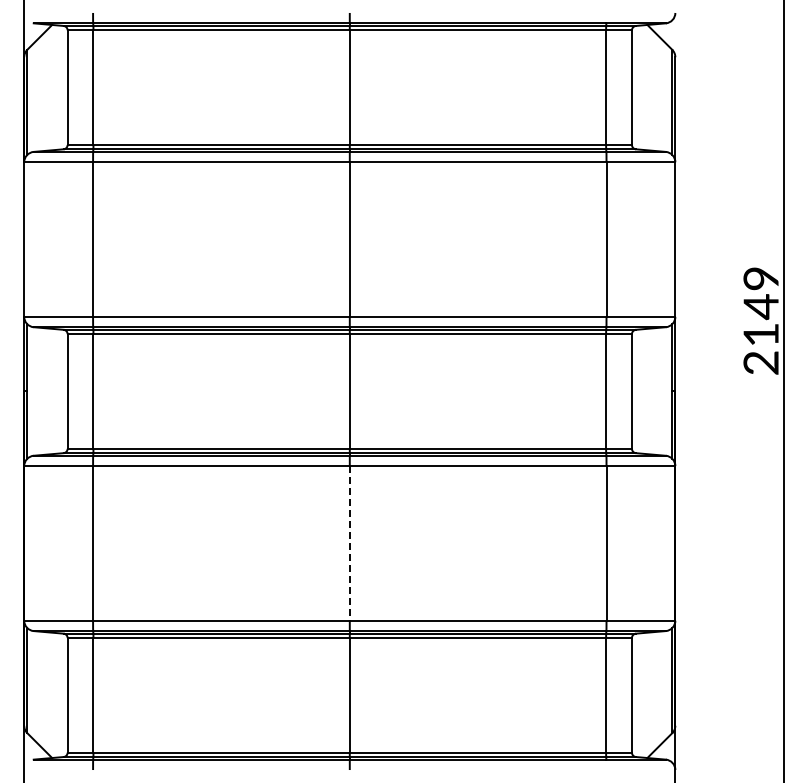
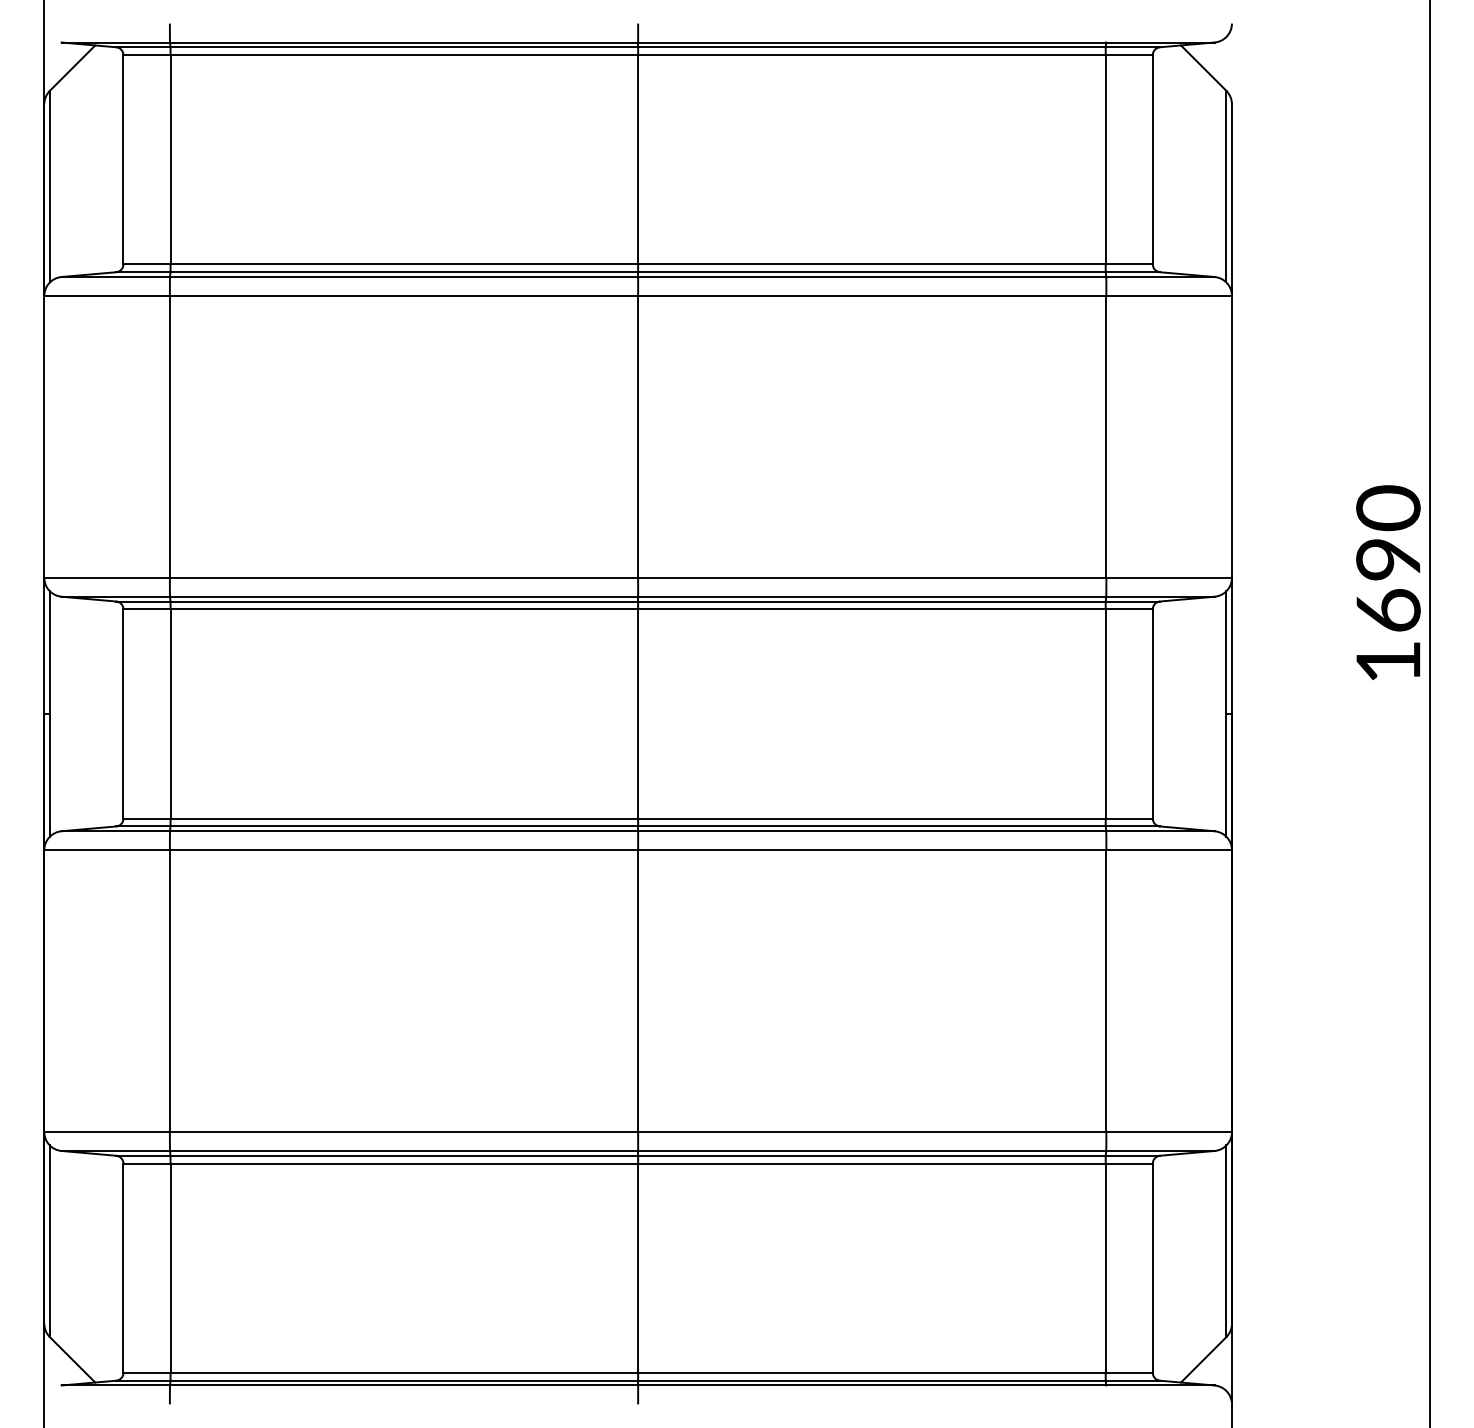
text: (760, 320) -> (1387, 584), 2149 -> 1690
line: (349, 543) -> (637, 991), dashed -> solid

